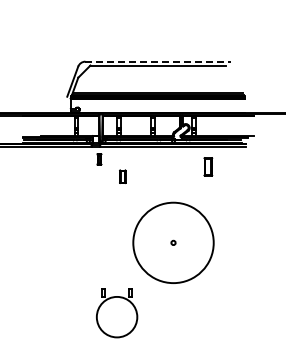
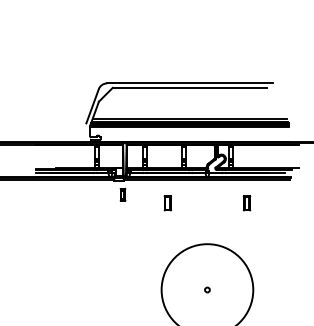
line: (158, 61) -> (190, 83), dashed -> solid
part: (207, 166) -> (246, 202), size x0.71
part: (122, 176) -> (167, 202), moved

